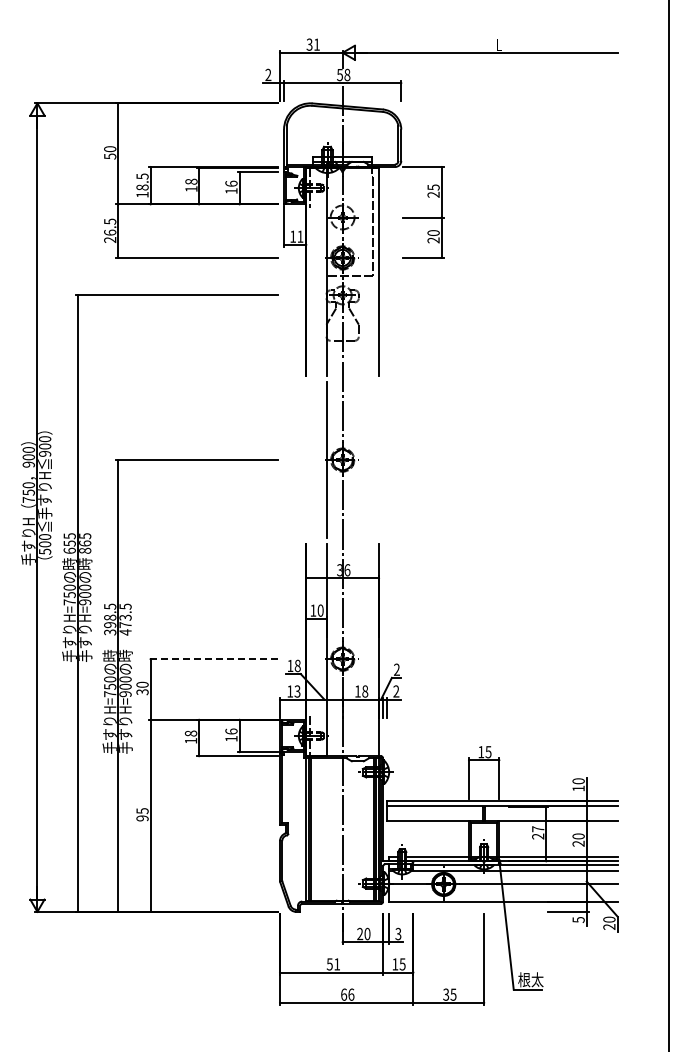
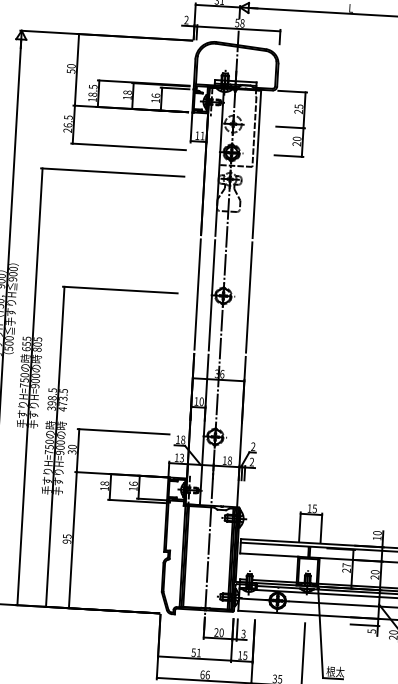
line: (306, 459) -> (197, 294), added
line: (379, 459) -> (249, 297), added
text: (85, 543) -> (37, 344), 865 -> 805
line: (213, 659) -> (123, 431), dashed -> solid

